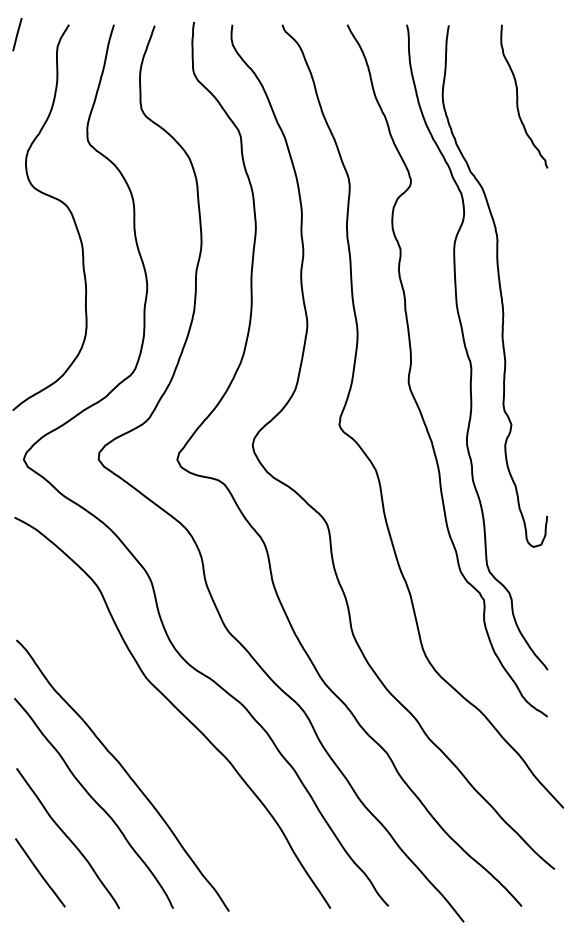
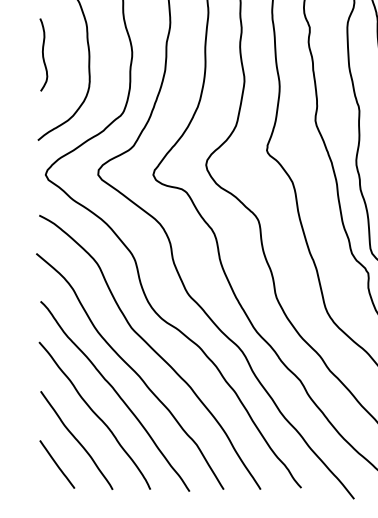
curve: (20, 288) -> (43, 54), added
curve: (146, 737) -> (131, 369), added

